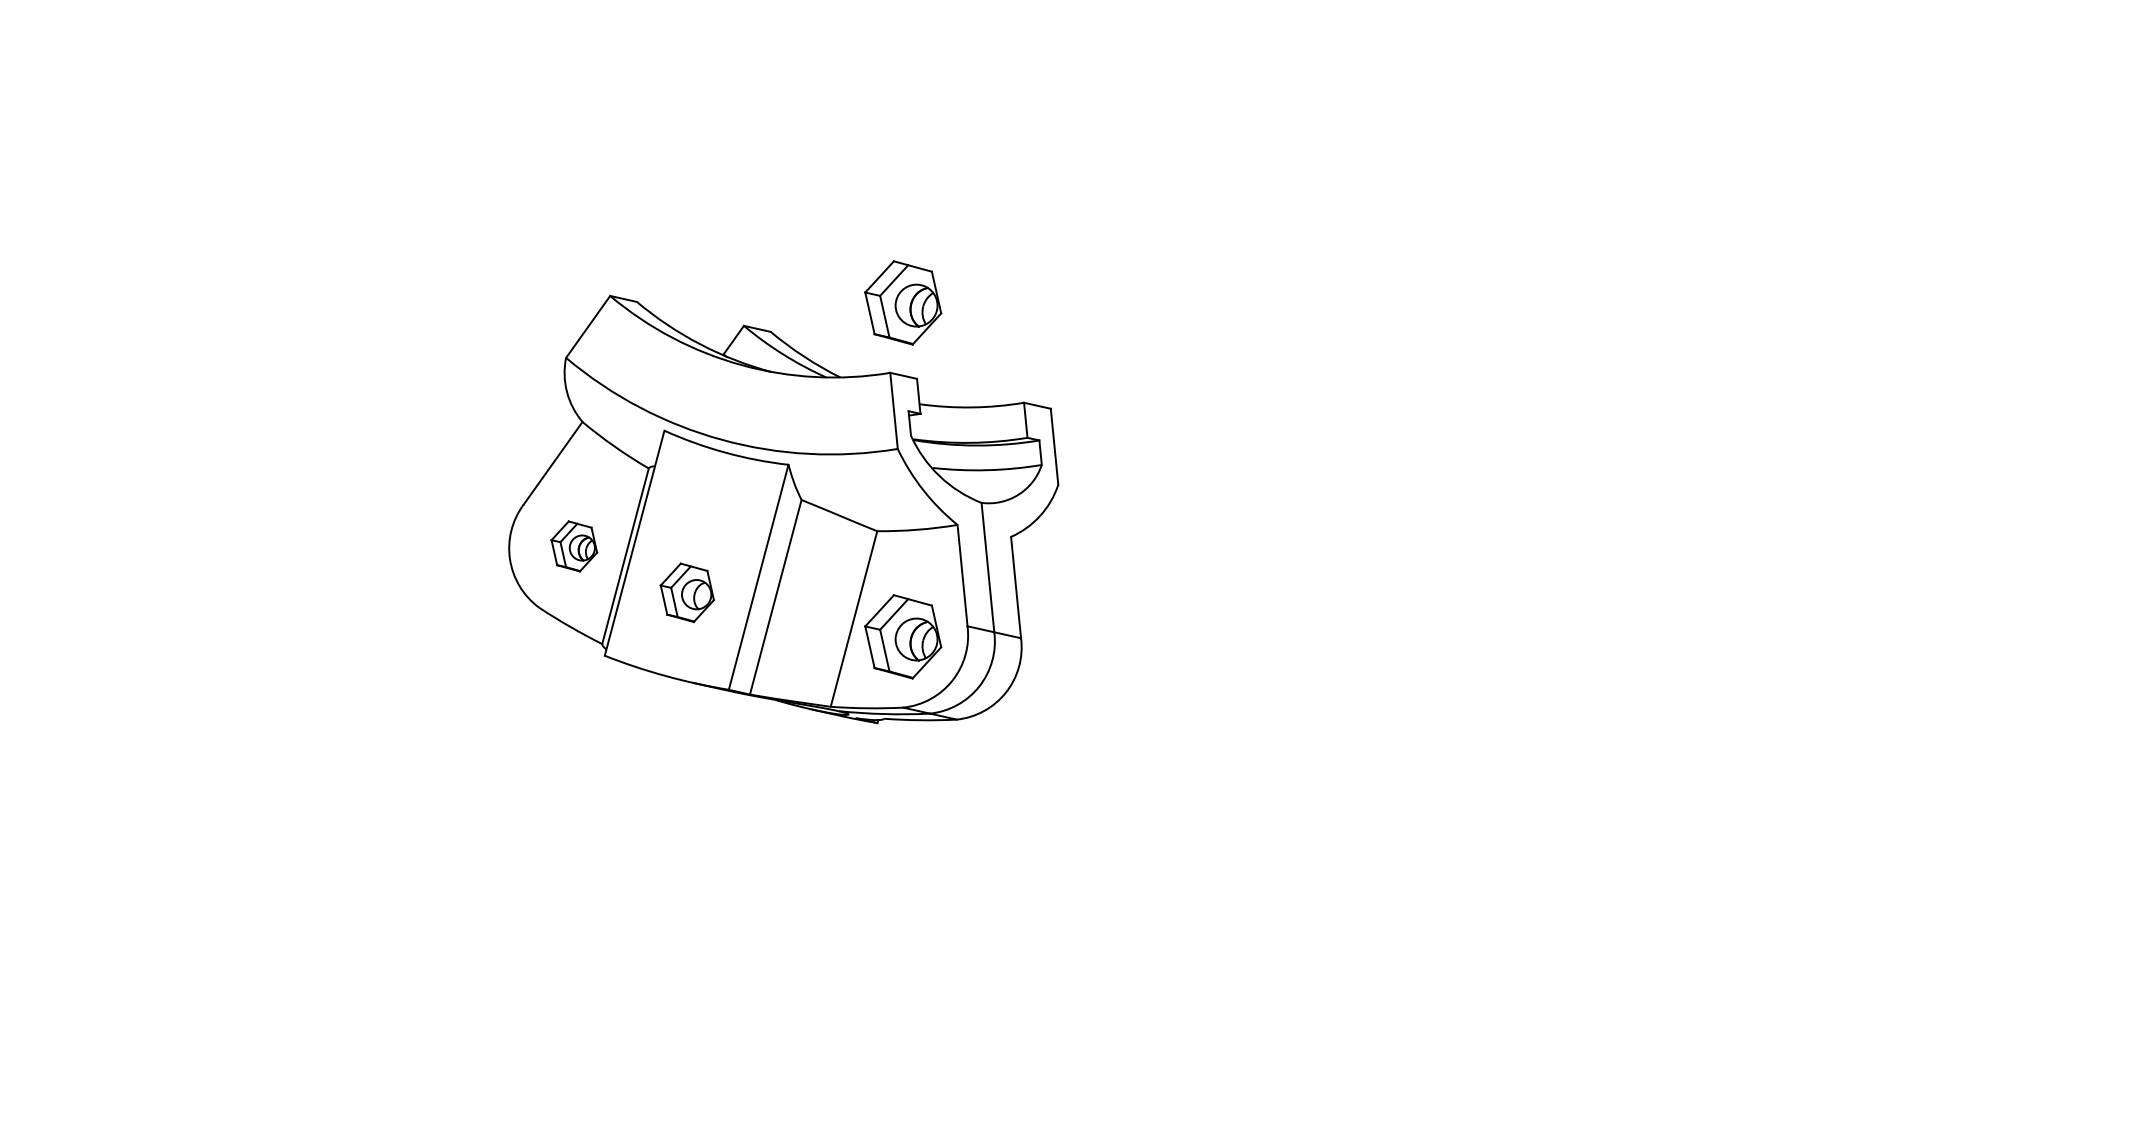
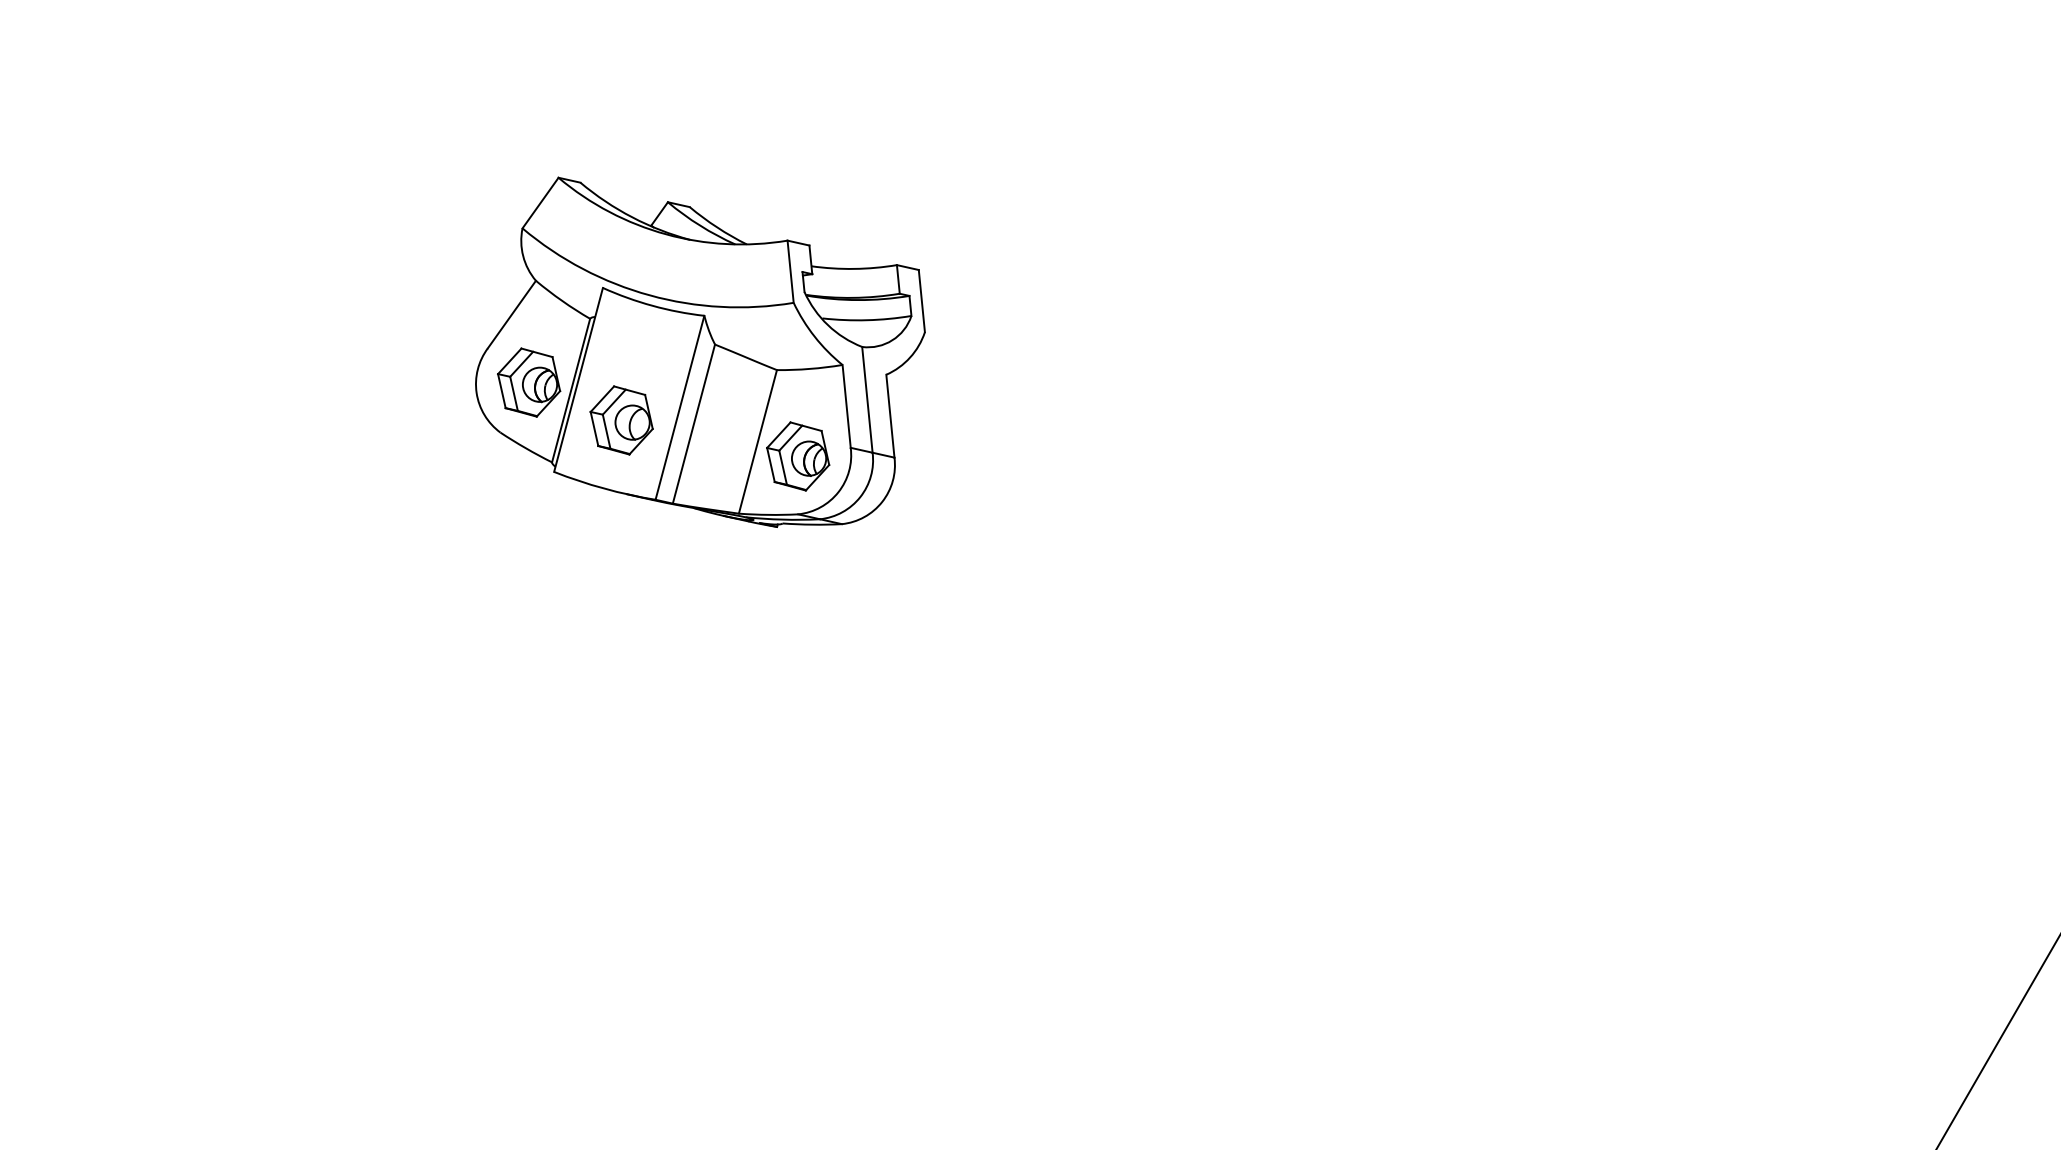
part: (903, 302) -> (798, 183), removed
part: (574, 546) -> (529, 382), size x1.67
part: (687, 592) -> (621, 420), size x1.43

